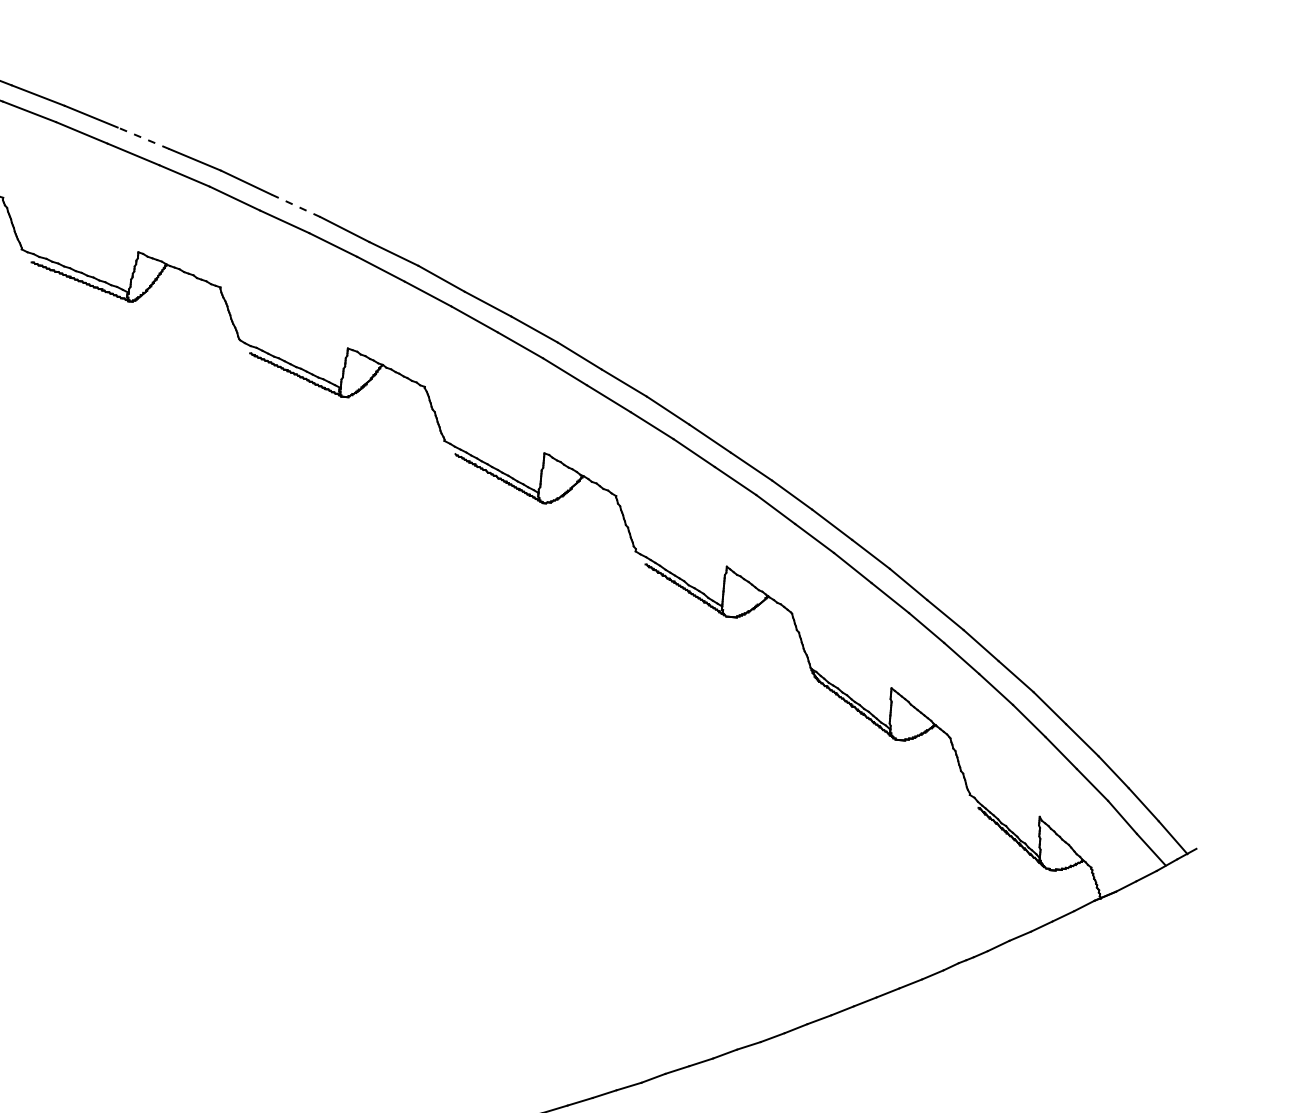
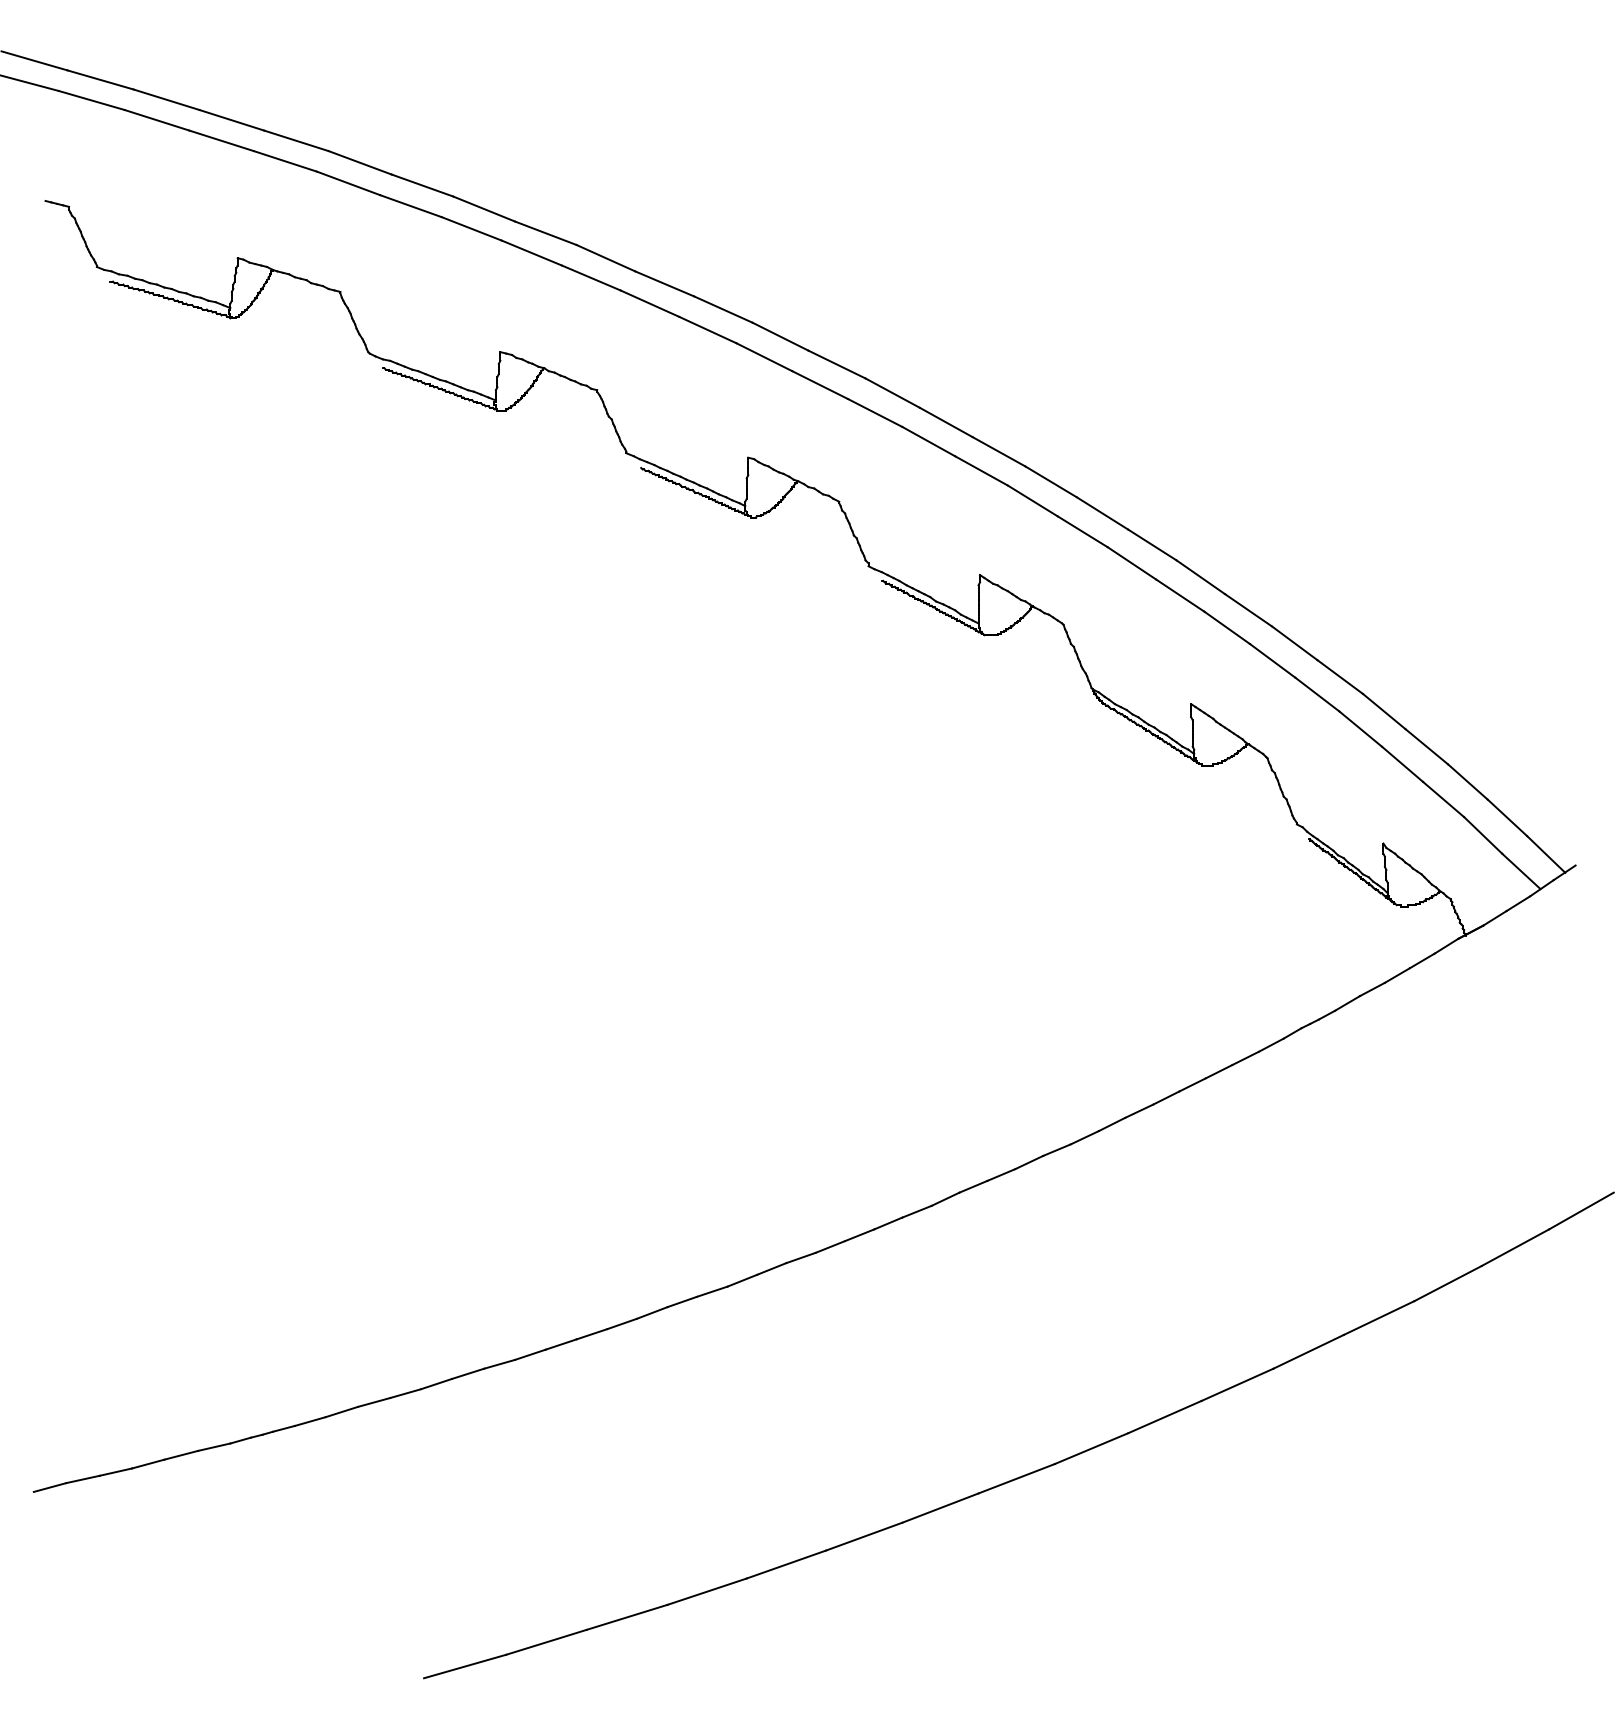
line: (143, 138) -> (231, 120), dashed -> solid
line: (295, 205) -> (422, 185), dashed -> solid

